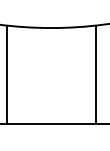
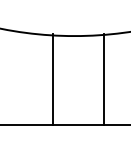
line: (6, 74) -> (52, 78), moved
line: (95, 74) -> (104, 78), moved

